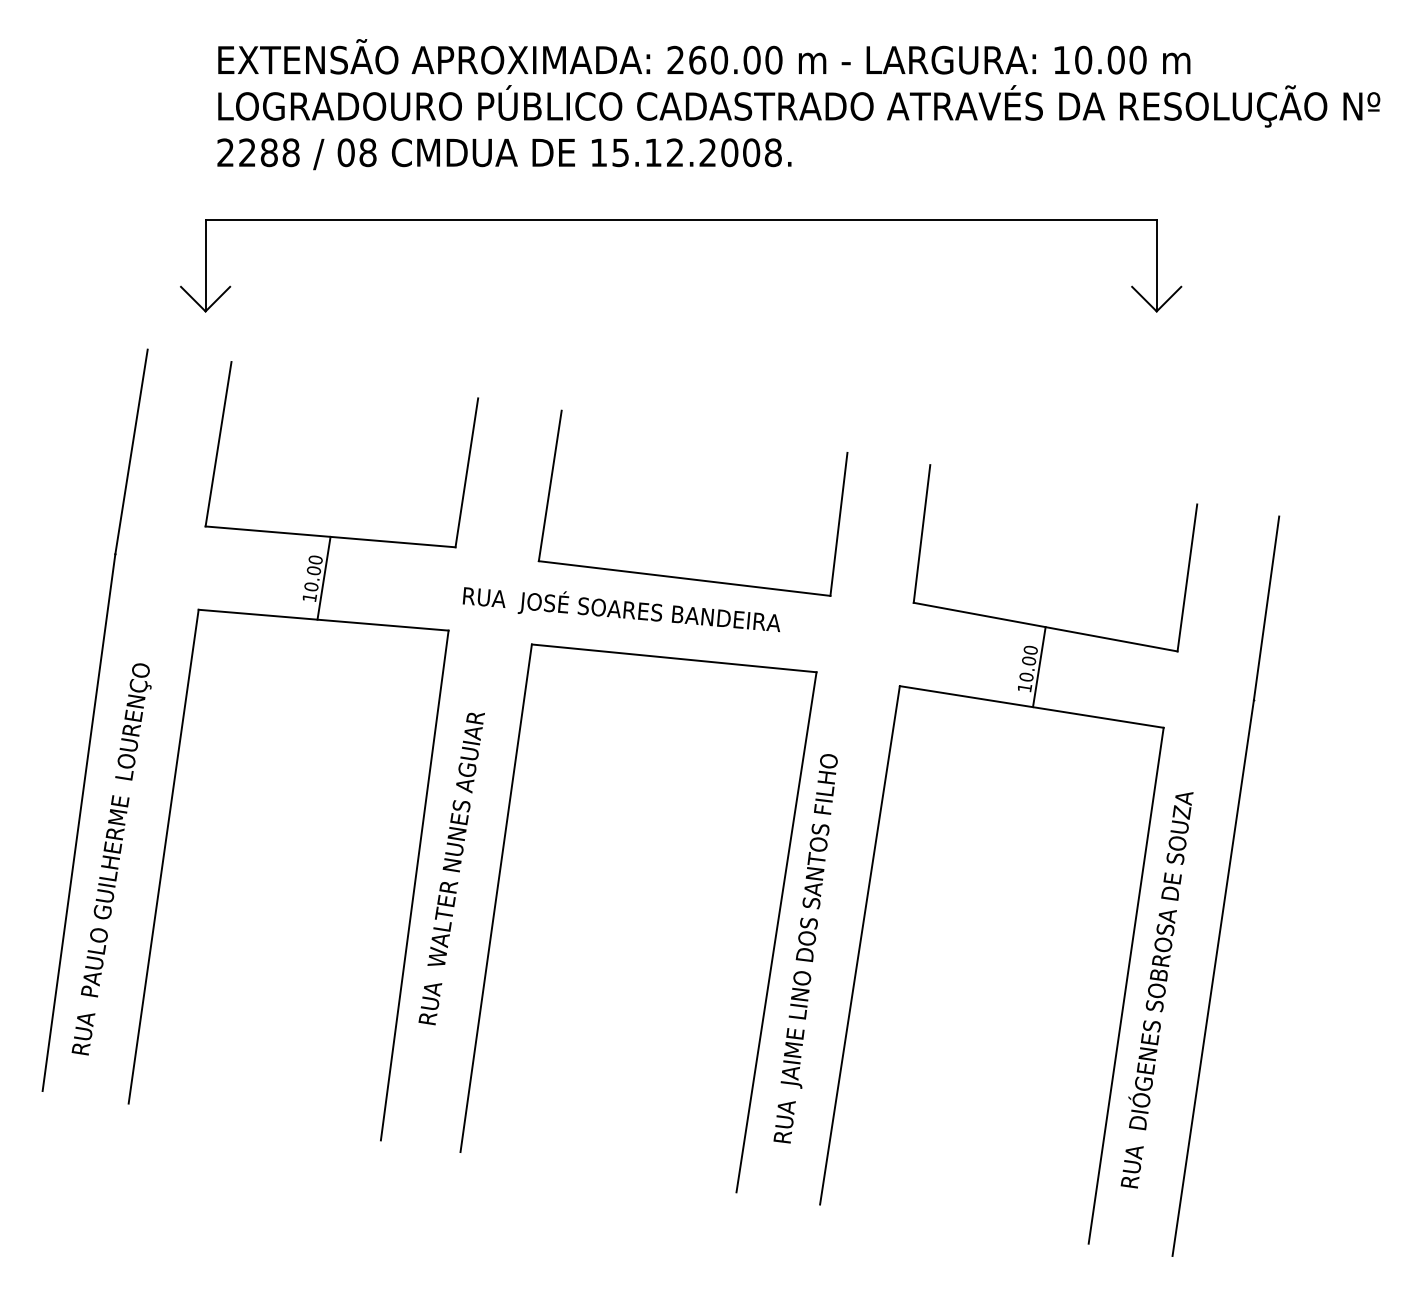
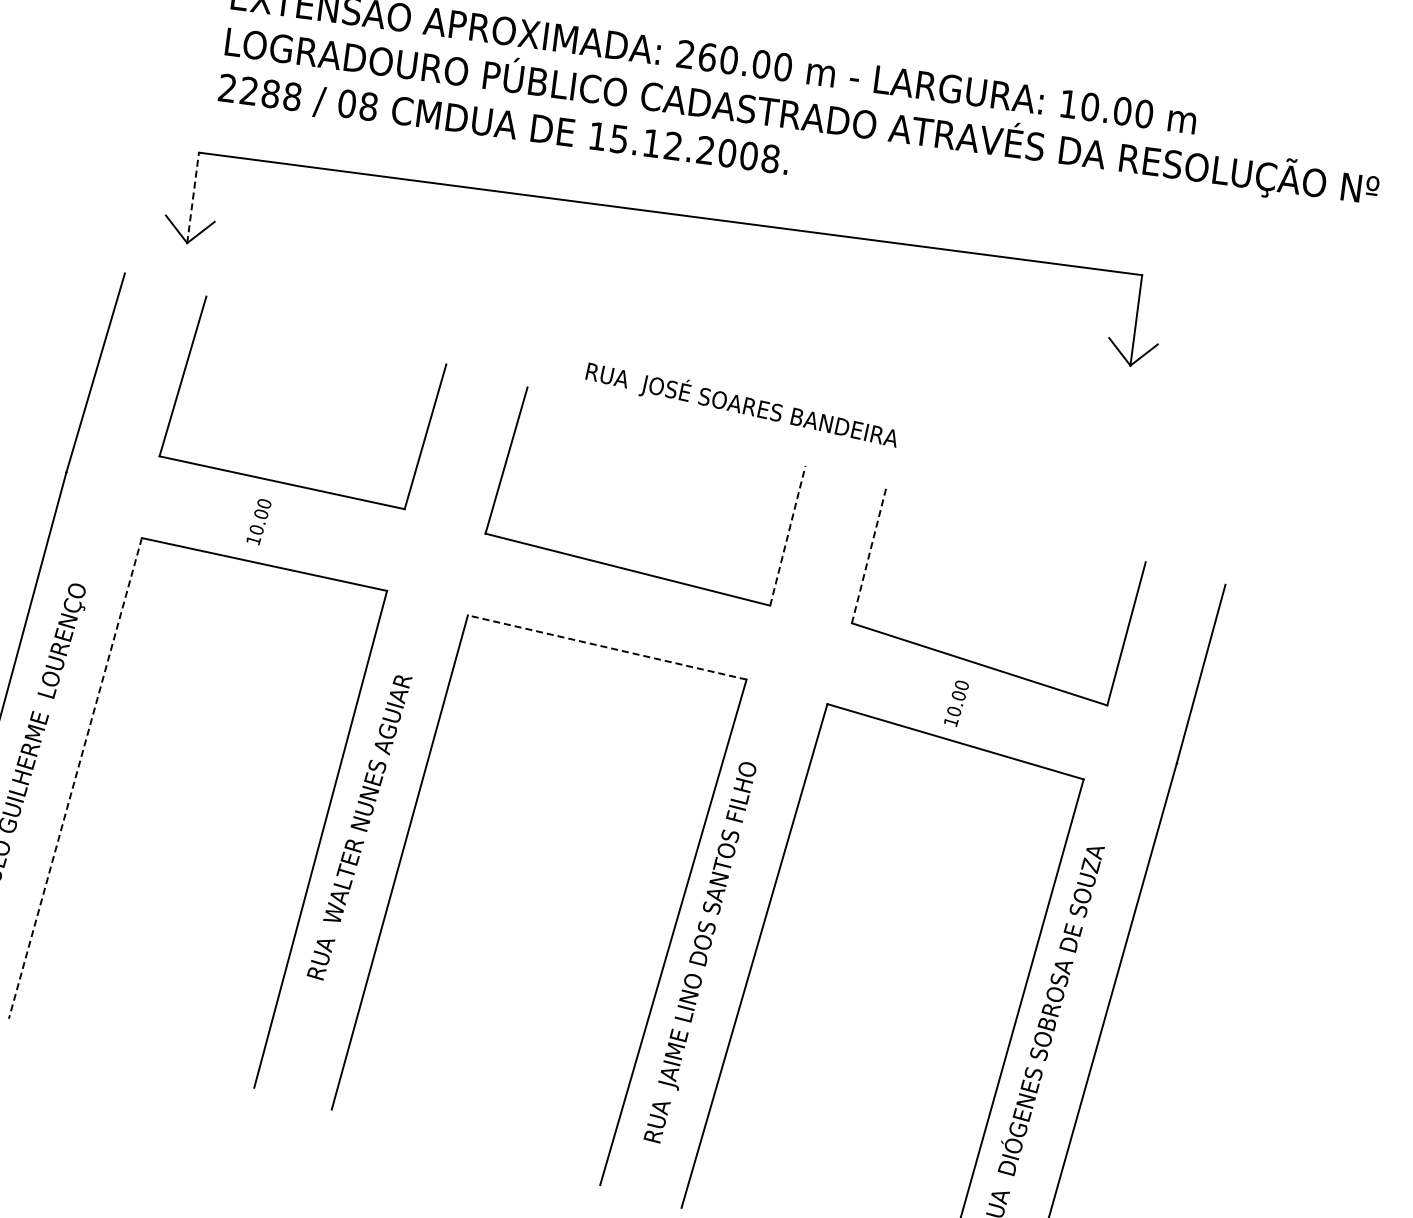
line: (205, 265) -> (193, 197), solid -> dashed
line: (839, 523) -> (788, 535), solid -> dashed
line: (921, 534) -> (868, 556), solid -> dashed
line: (323, 577) -> (269, 522), removed
text: (620, 609) -> (740, 404), moved
line: (674, 658) -> (607, 647), solid -> dashed
line: (1039, 667) -> (968, 703), removed
line: (163, 857) -> (75, 779), solid -> dashed

